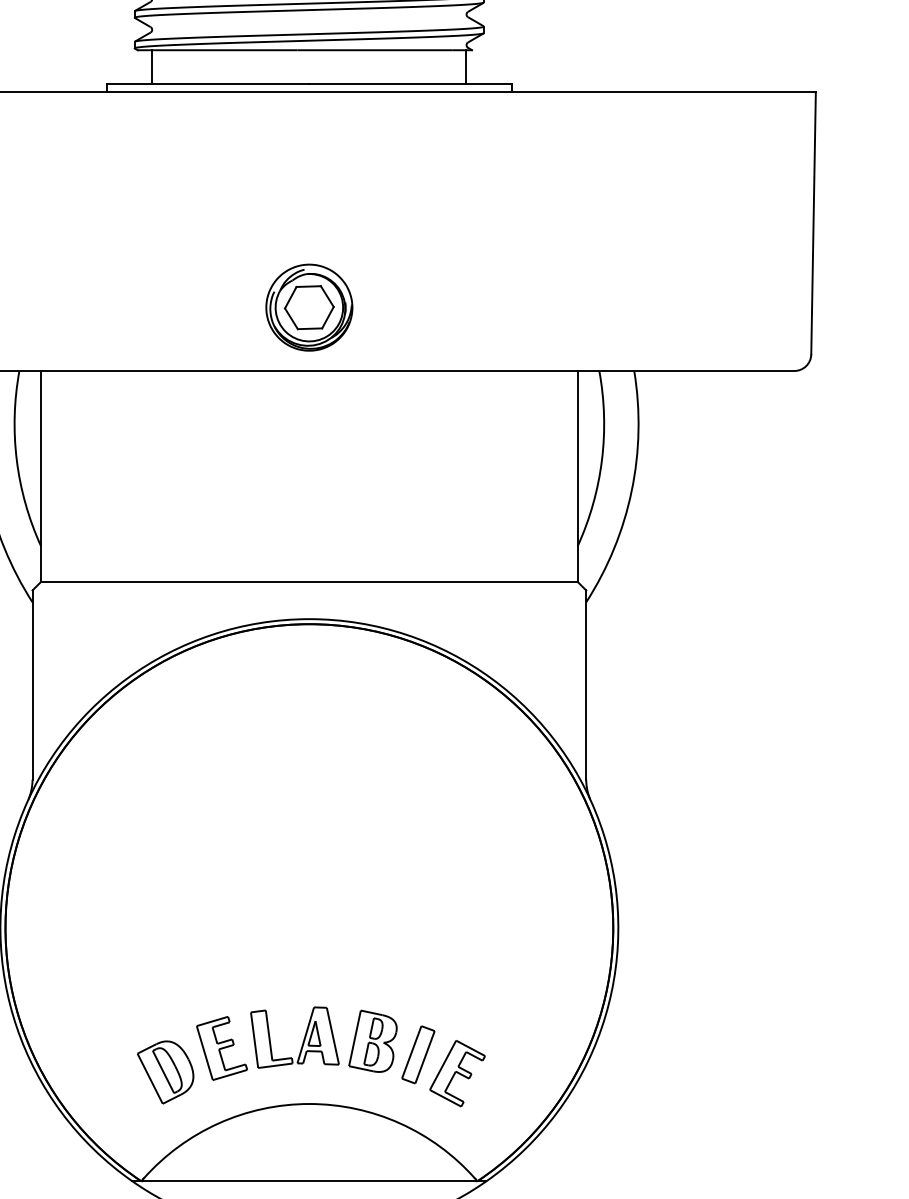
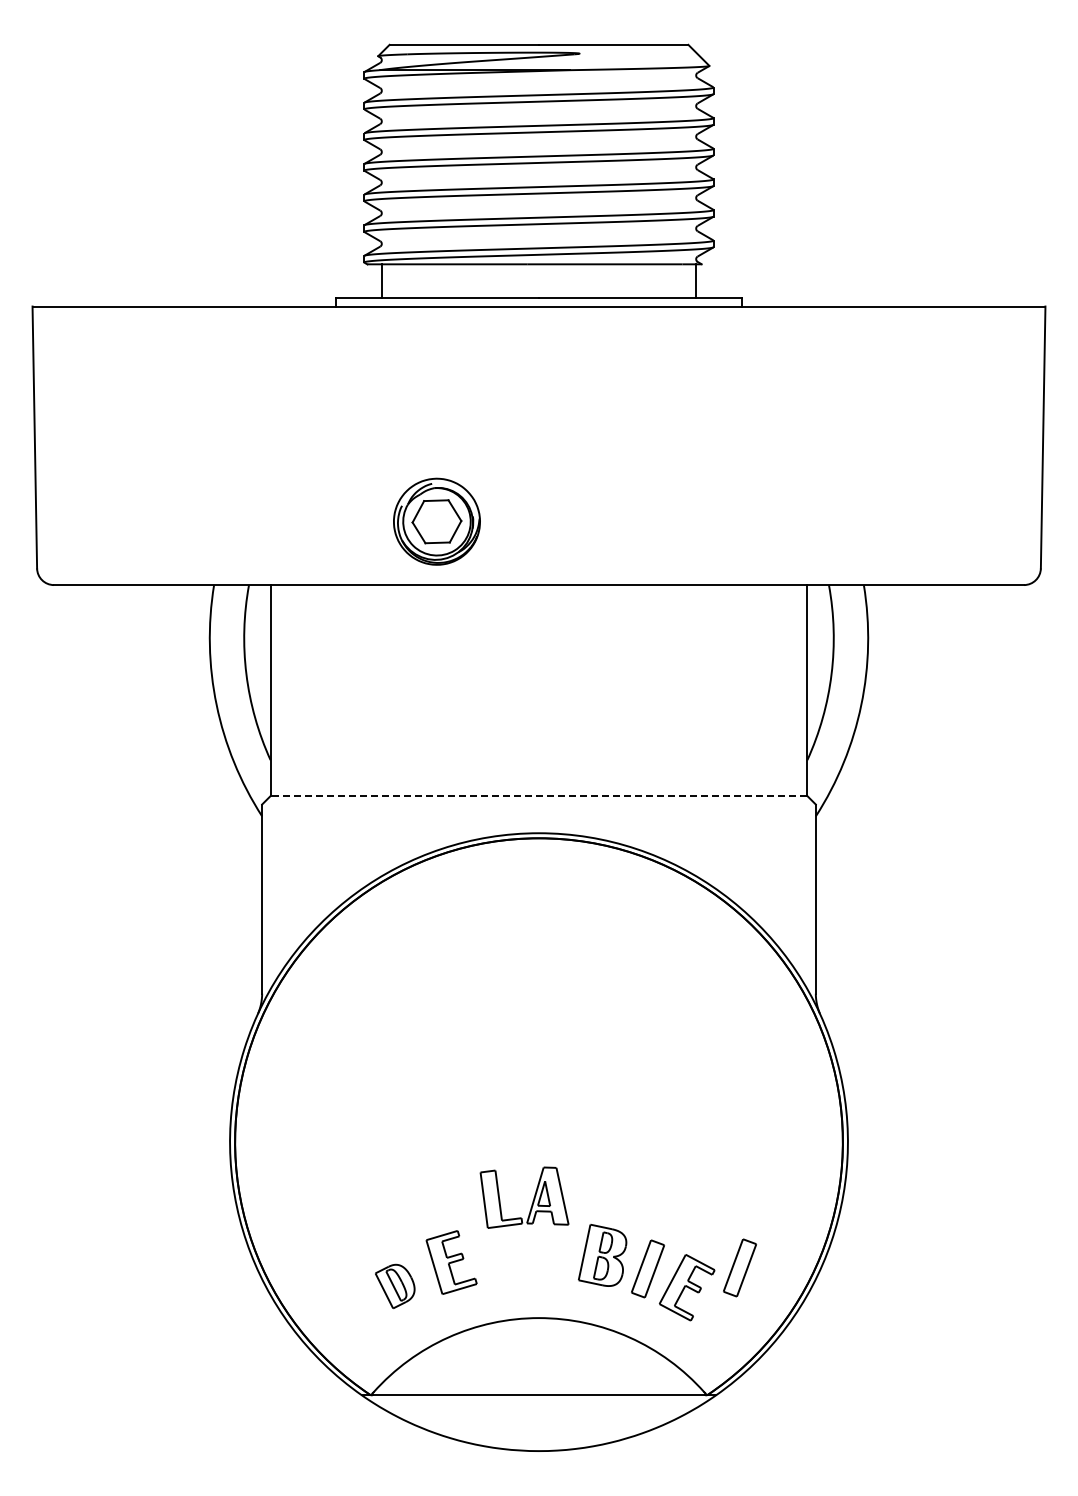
part: (308, 307) -> (436, 521), moved
line: (308, 582) -> (538, 796), solid -> dashed
part: (302, 1041) -> (532, 1201), moved
part: (509, 1053) -> (739, 1267), added
part: (164, 1072) -> (394, 1286), size x0.7

